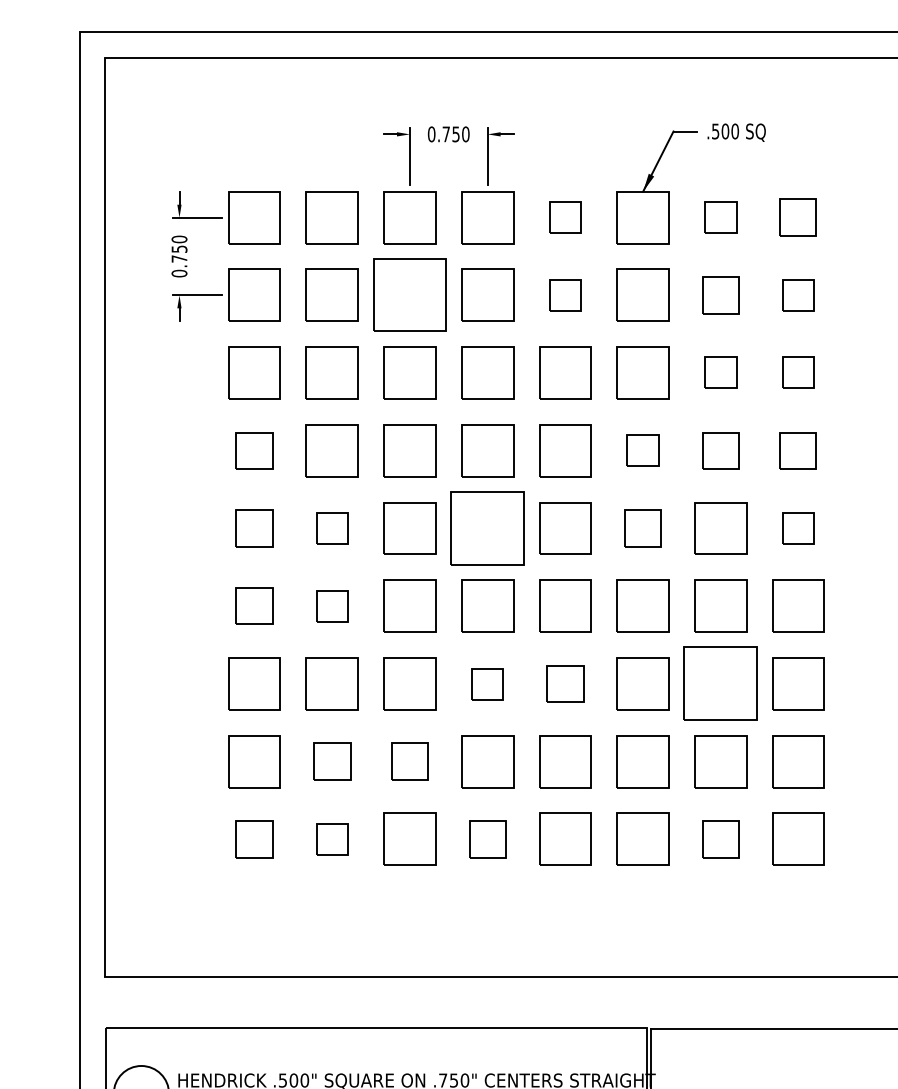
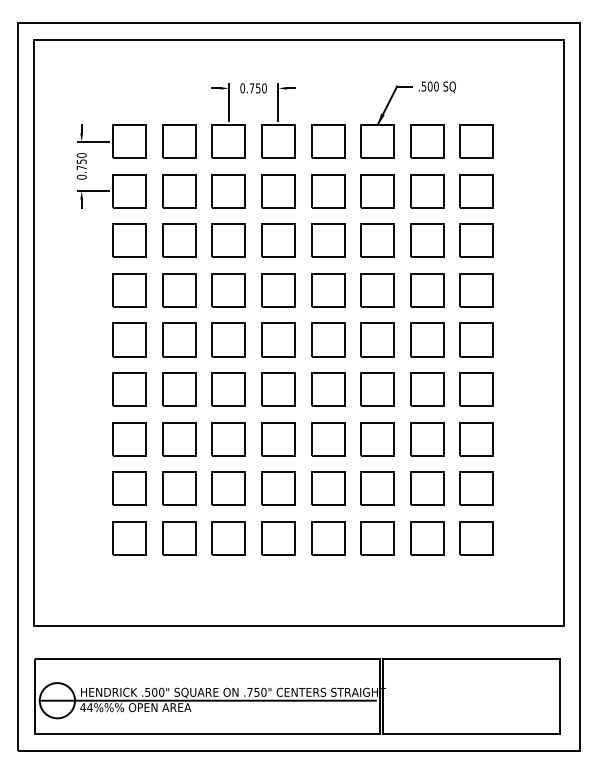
part: (566, 217) -> (328, 141), size x1.67
part: (721, 217) -> (427, 141), size x1.67
part: (797, 217) -> (476, 141), size x1.43
part: (409, 295) -> (228, 191), size x0.71
part: (566, 295) -> (328, 191), size x1.67
part: (721, 295) -> (427, 191), size x1.43
part: (797, 295) -> (476, 191), size x1.67
part: (721, 372) -> (427, 240), size x1.67
part: (797, 372) -> (476, 240), size x1.67
part: (254, 450) -> (129, 290), size x1.43
part: (642, 450) -> (377, 290), size x1.67
part: (721, 450) -> (427, 290), size x1.43
part: (797, 450) -> (476, 290), size x1.43
part: (254, 527) -> (129, 339), size x1.43
part: (332, 527) -> (179, 339), size x1.67
part: (487, 527) -> (278, 339), size x0.71
part: (642, 527) -> (377, 339), size x1.43
part: (797, 527) -> (476, 339), size x1.67
part: (254, 606) -> (129, 389), size x1.43
part: (332, 606) -> (179, 389), size x1.67
part: (487, 684) -> (278, 439), size x1.67
part: (566, 684) -> (328, 439), size x1.43
part: (721, 684) -> (427, 439), size x0.71
part: (332, 761) -> (179, 488), size x1.43
part: (409, 761) -> (228, 488), size x1.43
part: (254, 839) -> (129, 538), size x1.43
part: (332, 839) -> (179, 538), size x1.67
part: (487, 839) -> (278, 538), size x1.43
part: (721, 839) -> (427, 538), size x1.43

